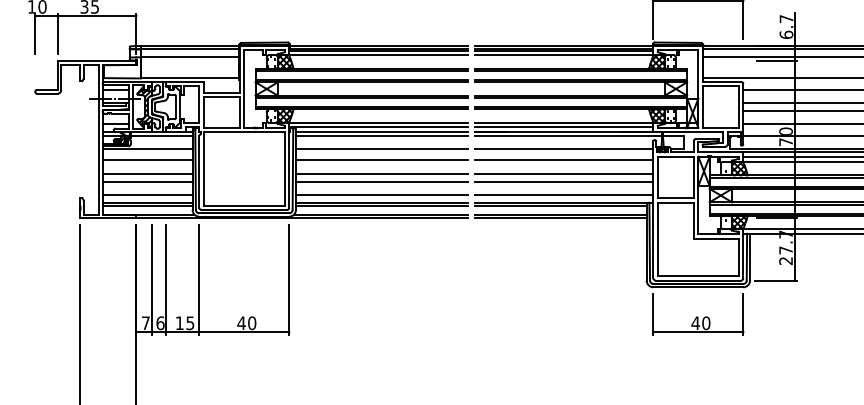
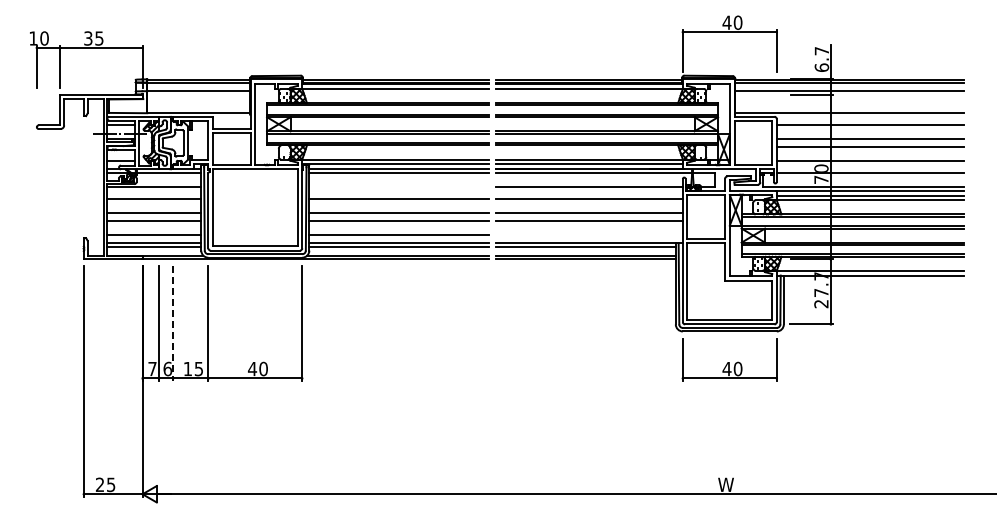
line: (382, 149) -> (399, 187), removed
line: (564, 194) -> (589, 234), removed
line: (165, 280) -> (173, 324), solid -> dashed

